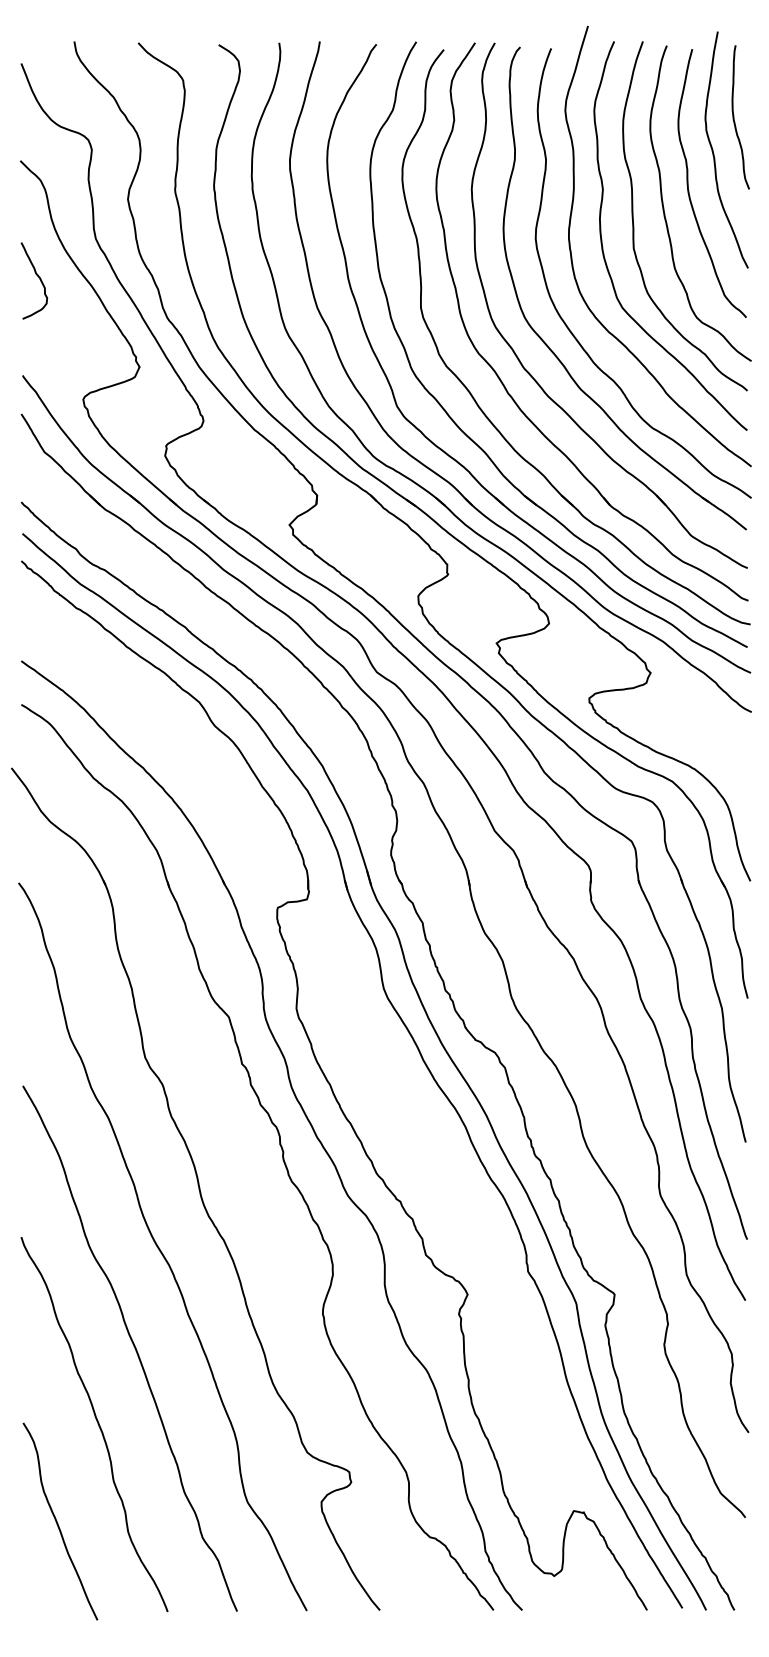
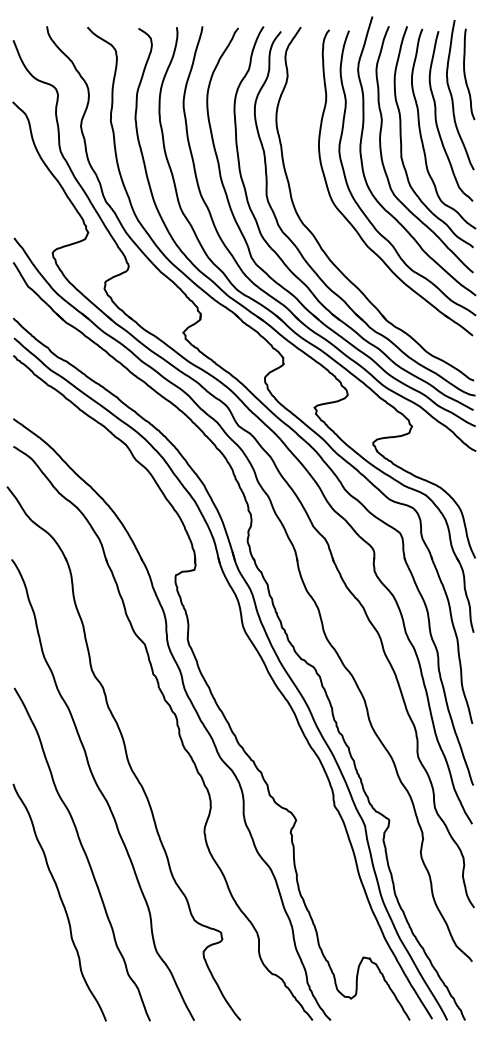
curve: (37, 276) -> (23, 175), removed
part: (532, 374) -> (337, 237), removed
curve: (57, 1520) -> (36, 963), removed

